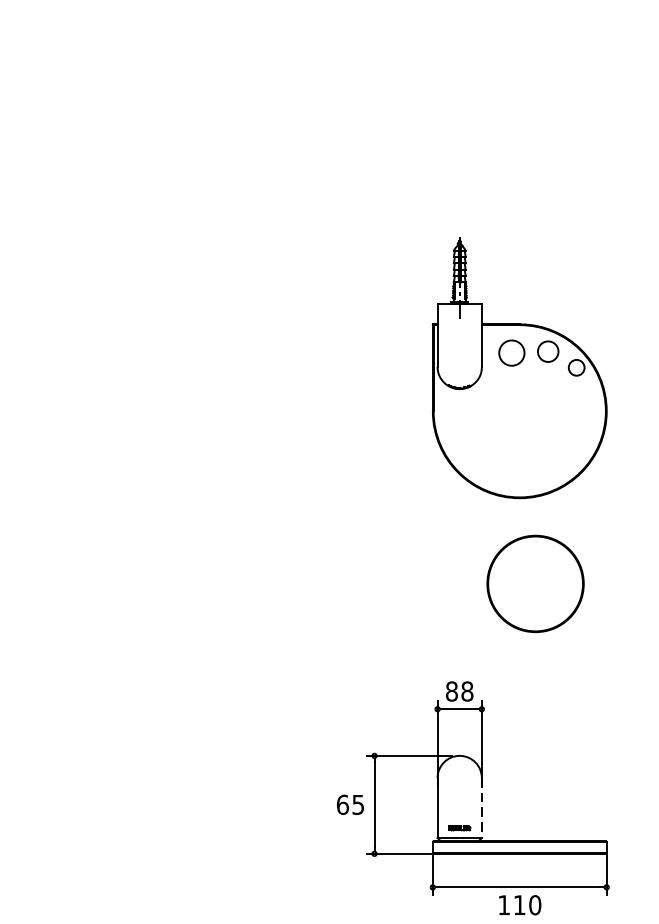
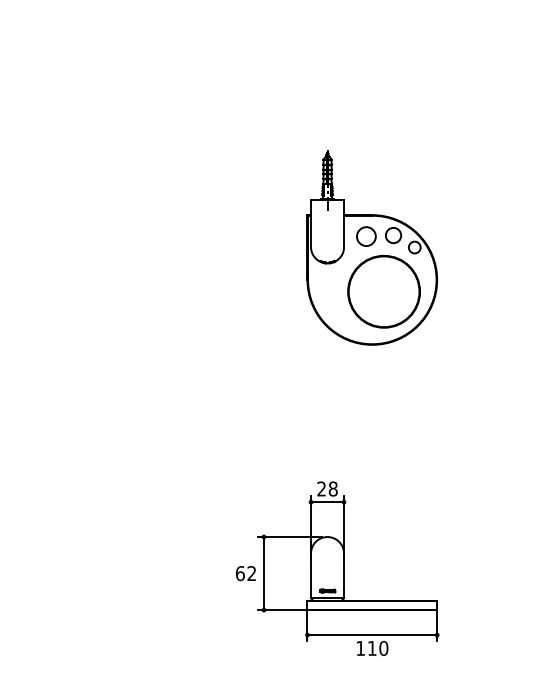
circle: (534, 583) -> (383, 291), moved
text: (451, 690) -> (321, 488), 88 -> 28
text: (357, 804) -> (251, 573), 65 -> 62
line: (482, 808) -> (344, 576), dashed -> solid

